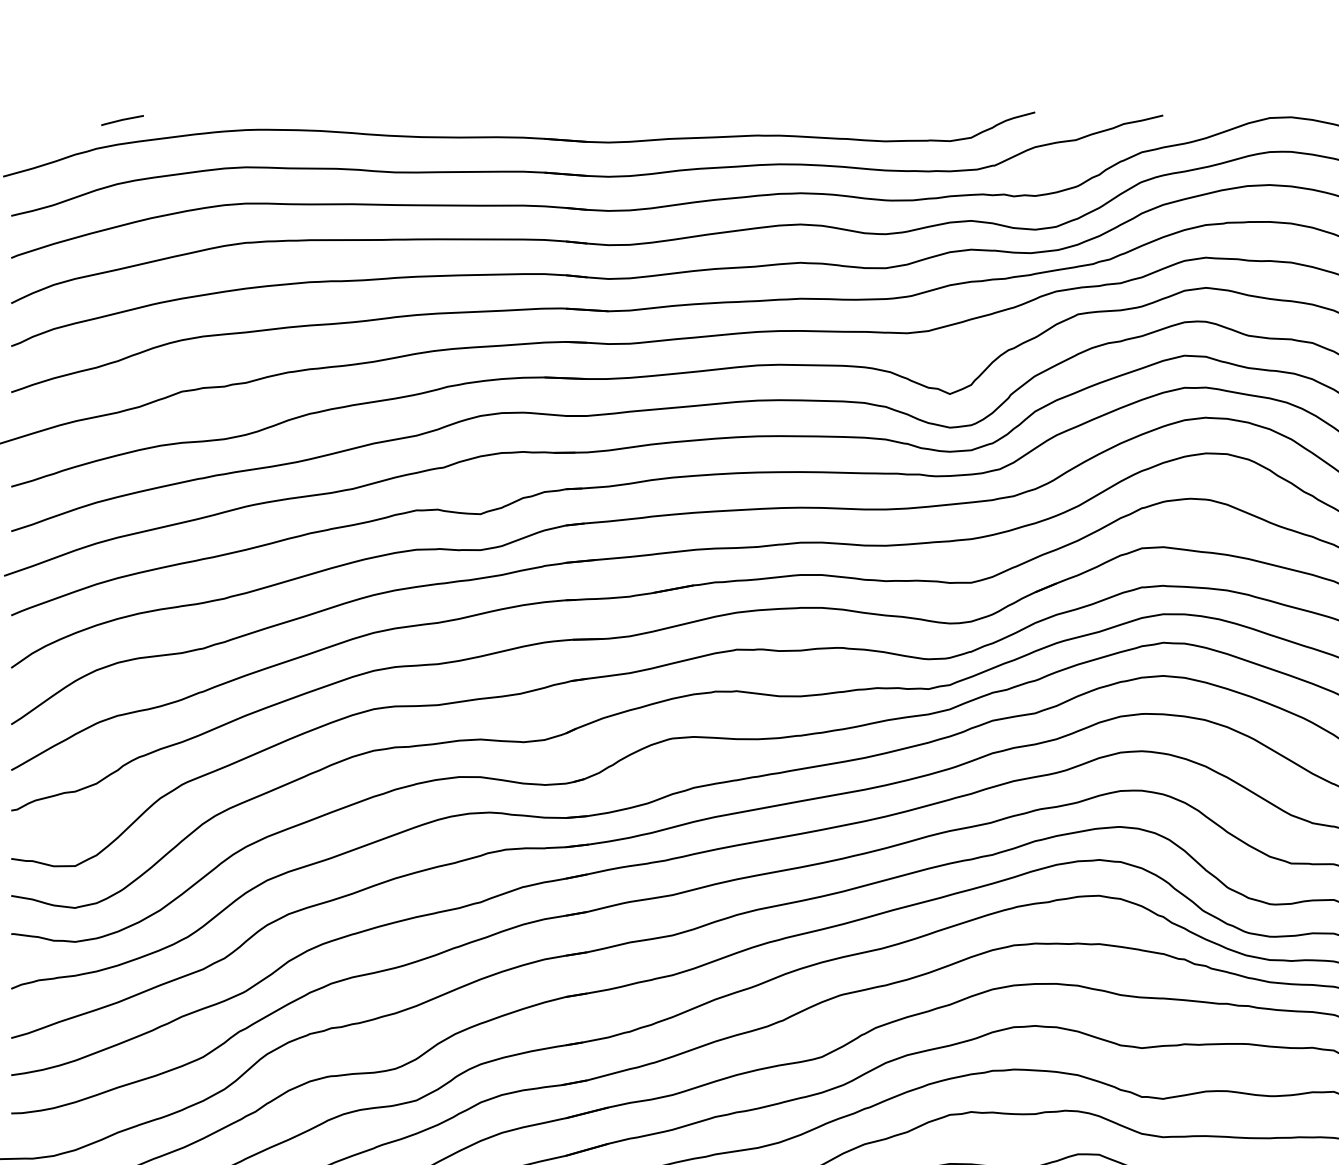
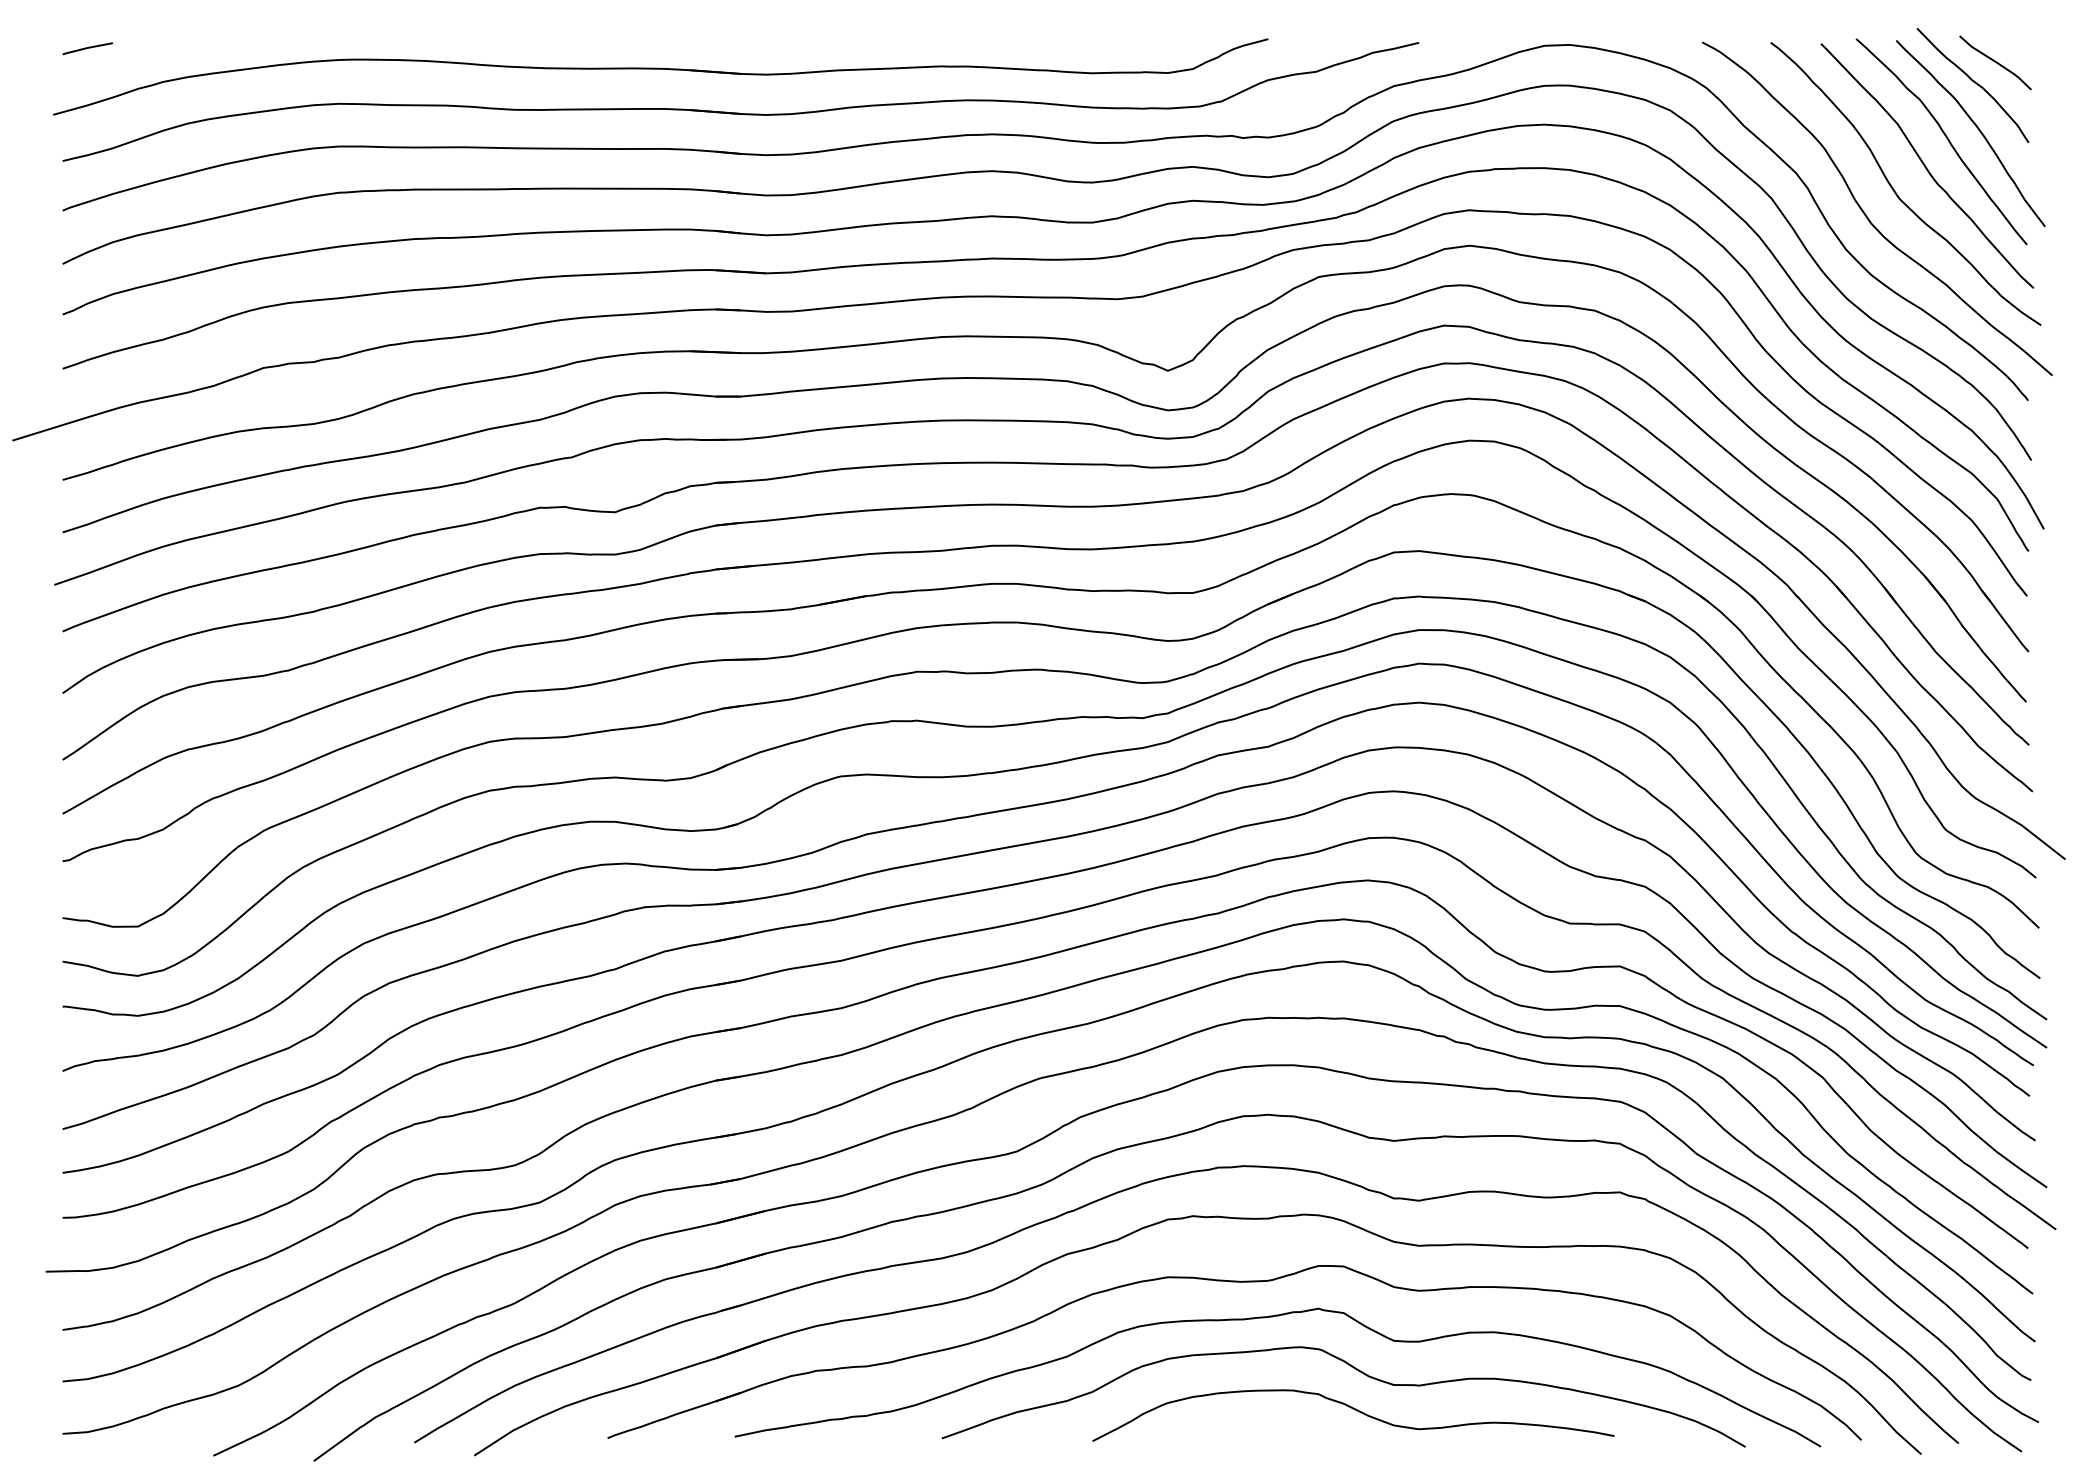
line: (122, 120) -> (87, 48), moved

